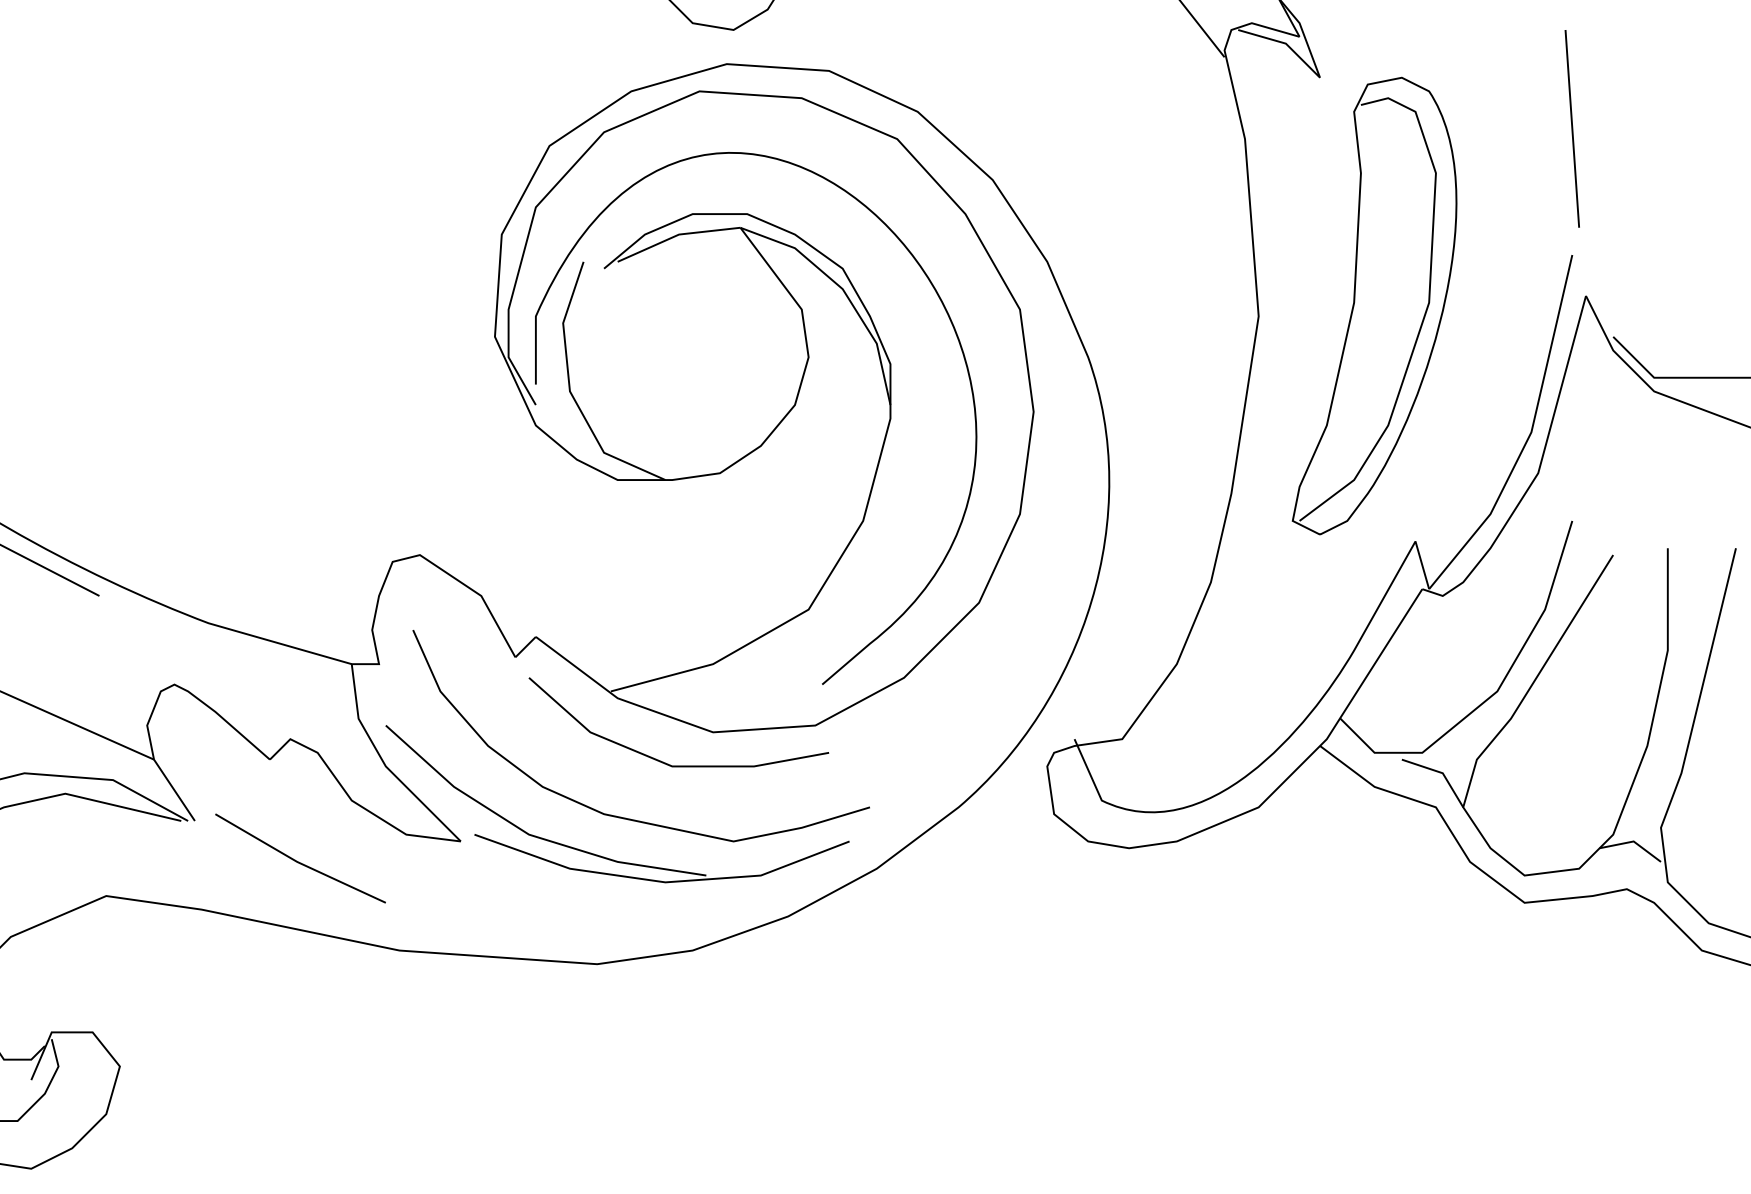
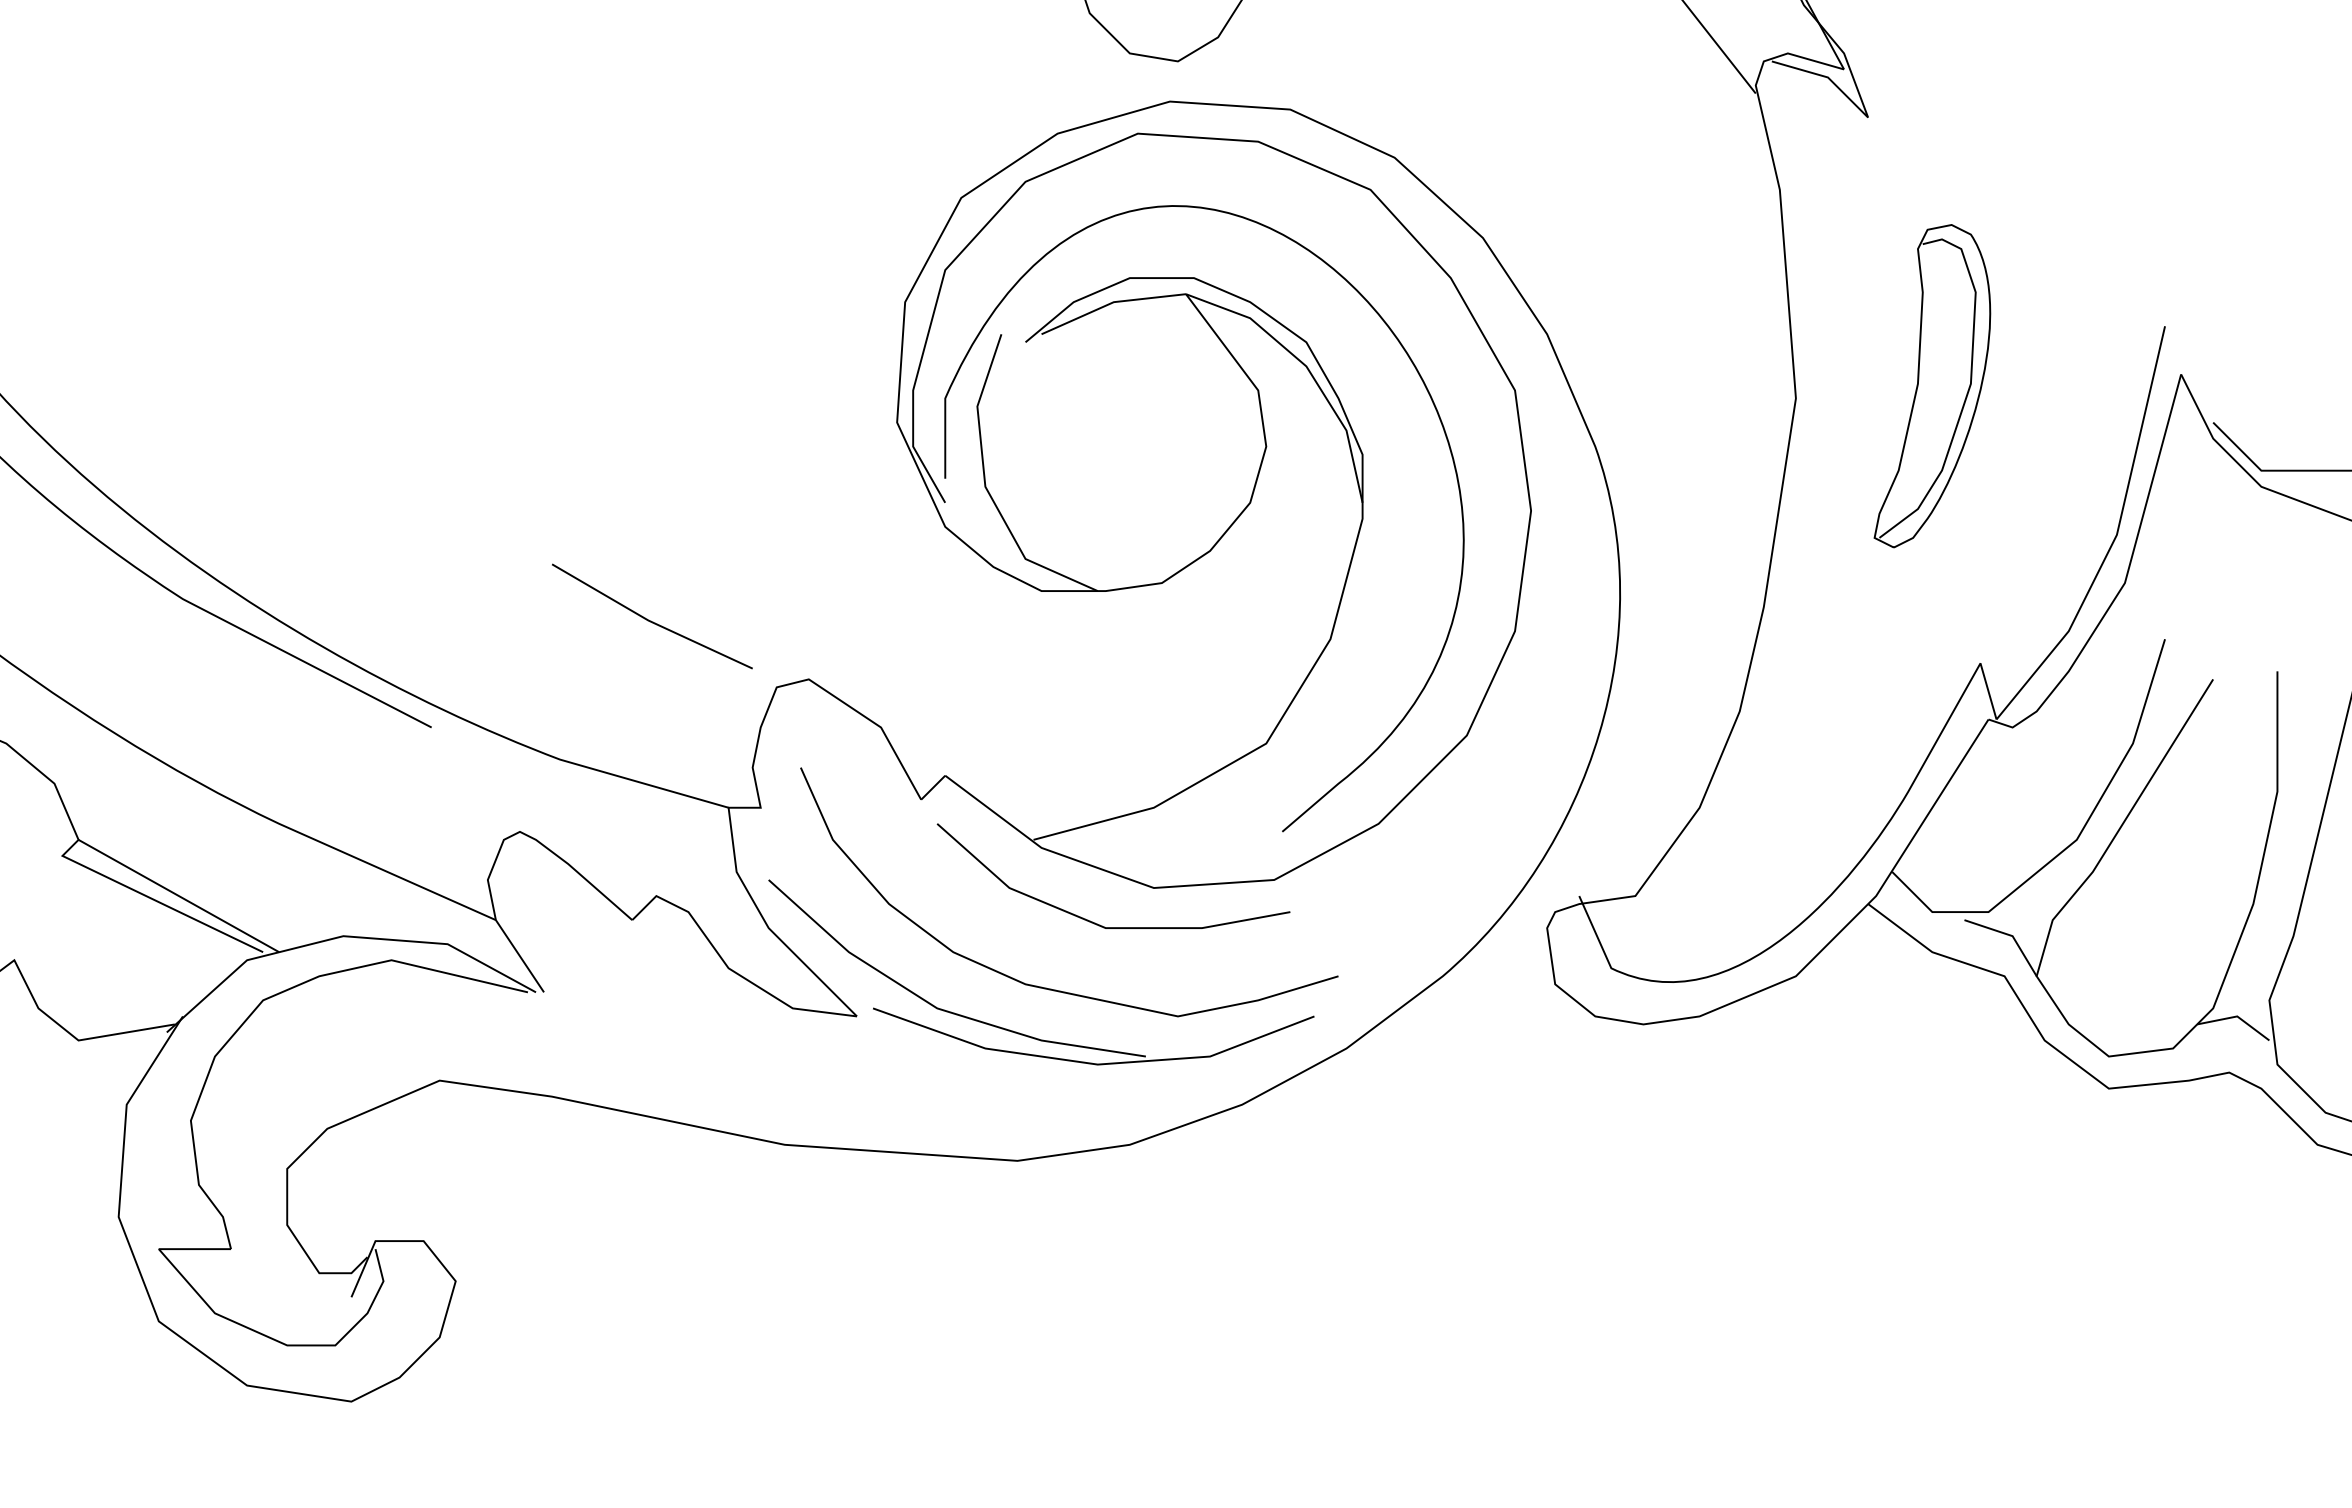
line: (1571, 128) -> (2164, 177), removed
part: (1374, 305) -> (1932, 385), size x0.6
curve: (299, 861) -> (651, 620), moved

